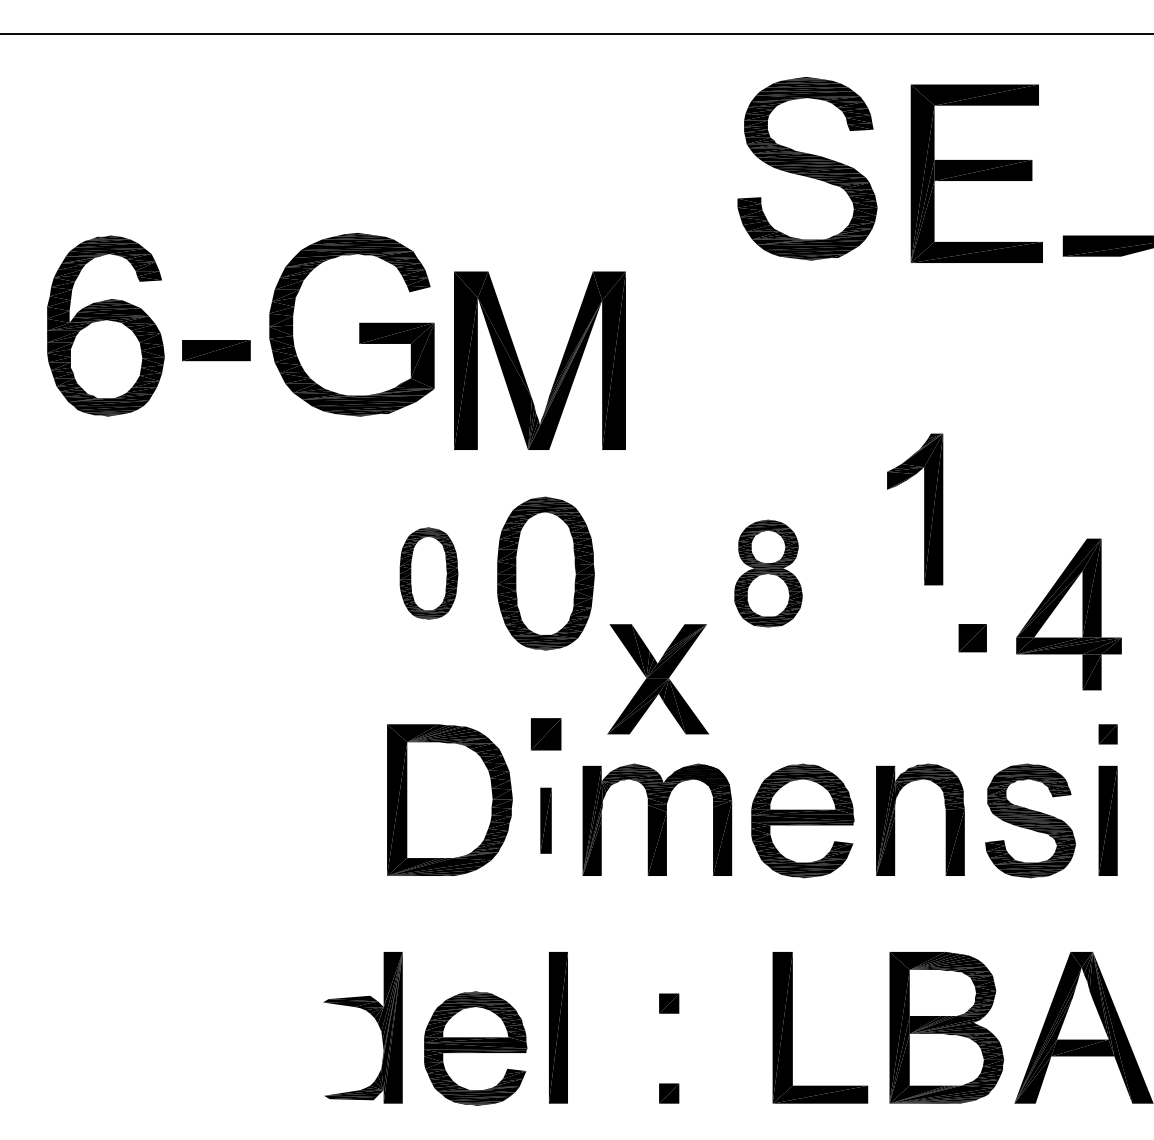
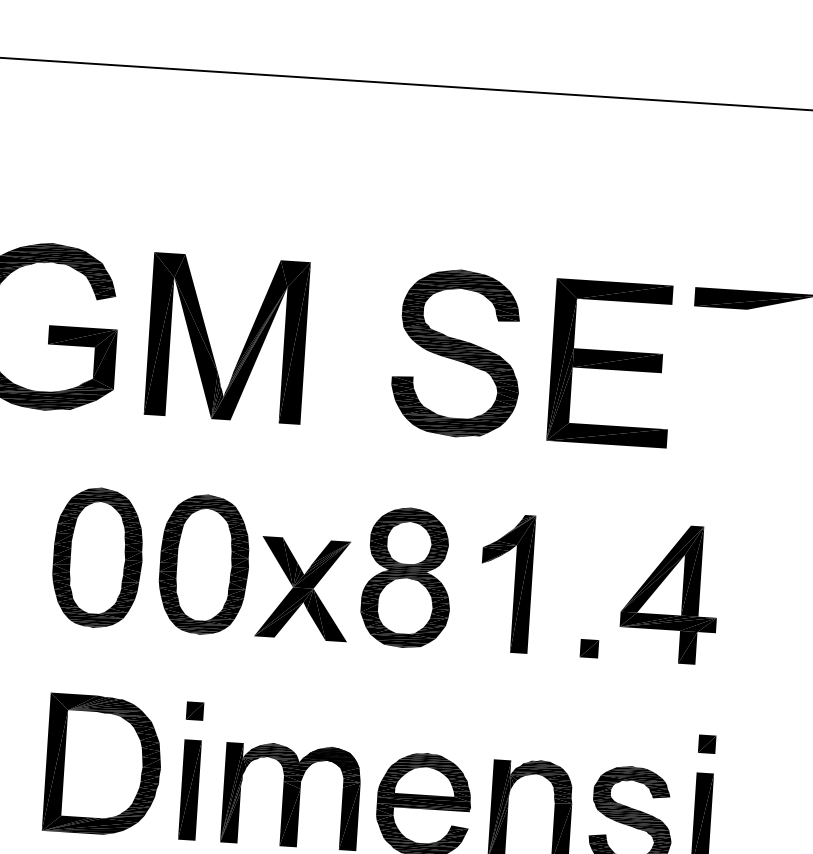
part: (807, 168) -> (457, 353), moved
part: (976, 173) -> (611, 363), moved
part: (521, 367) -> (210, 343), moved
part: (924, 509) -> (514, 583), moved
part: (428, 573) -> (97, 557), size x1.67
part: (768, 573) -> (407, 577), size x1.43
part: (1068, 614) -> (669, 593), moved
part: (972, 638) -> (589, 648), size x0.71
part: (657, 679) -> (303, 589), moved
part: (545, 734) -> (194, 711), size x0.62
part: (545, 820) -> (189, 789), size x1.67

